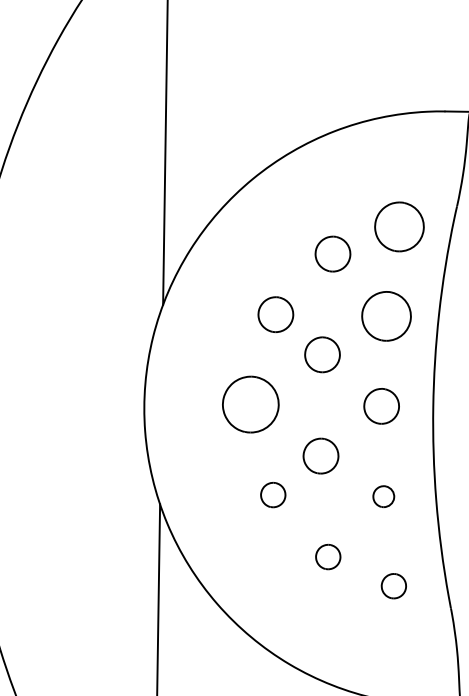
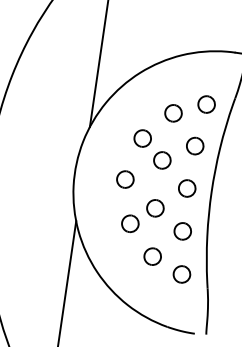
part: (399, 226) -> (206, 104), size x0.71
part: (387, 314) -> (195, 145), size x0.71
part: (251, 404) -> (125, 179), size x0.62
part: (273, 494) -> (130, 223), size x1.43
part: (383, 496) -> (182, 231), size x1.67
part: (327, 556) -> (152, 256), size x1.43
part: (392, 586) -> (181, 274), size x1.43

